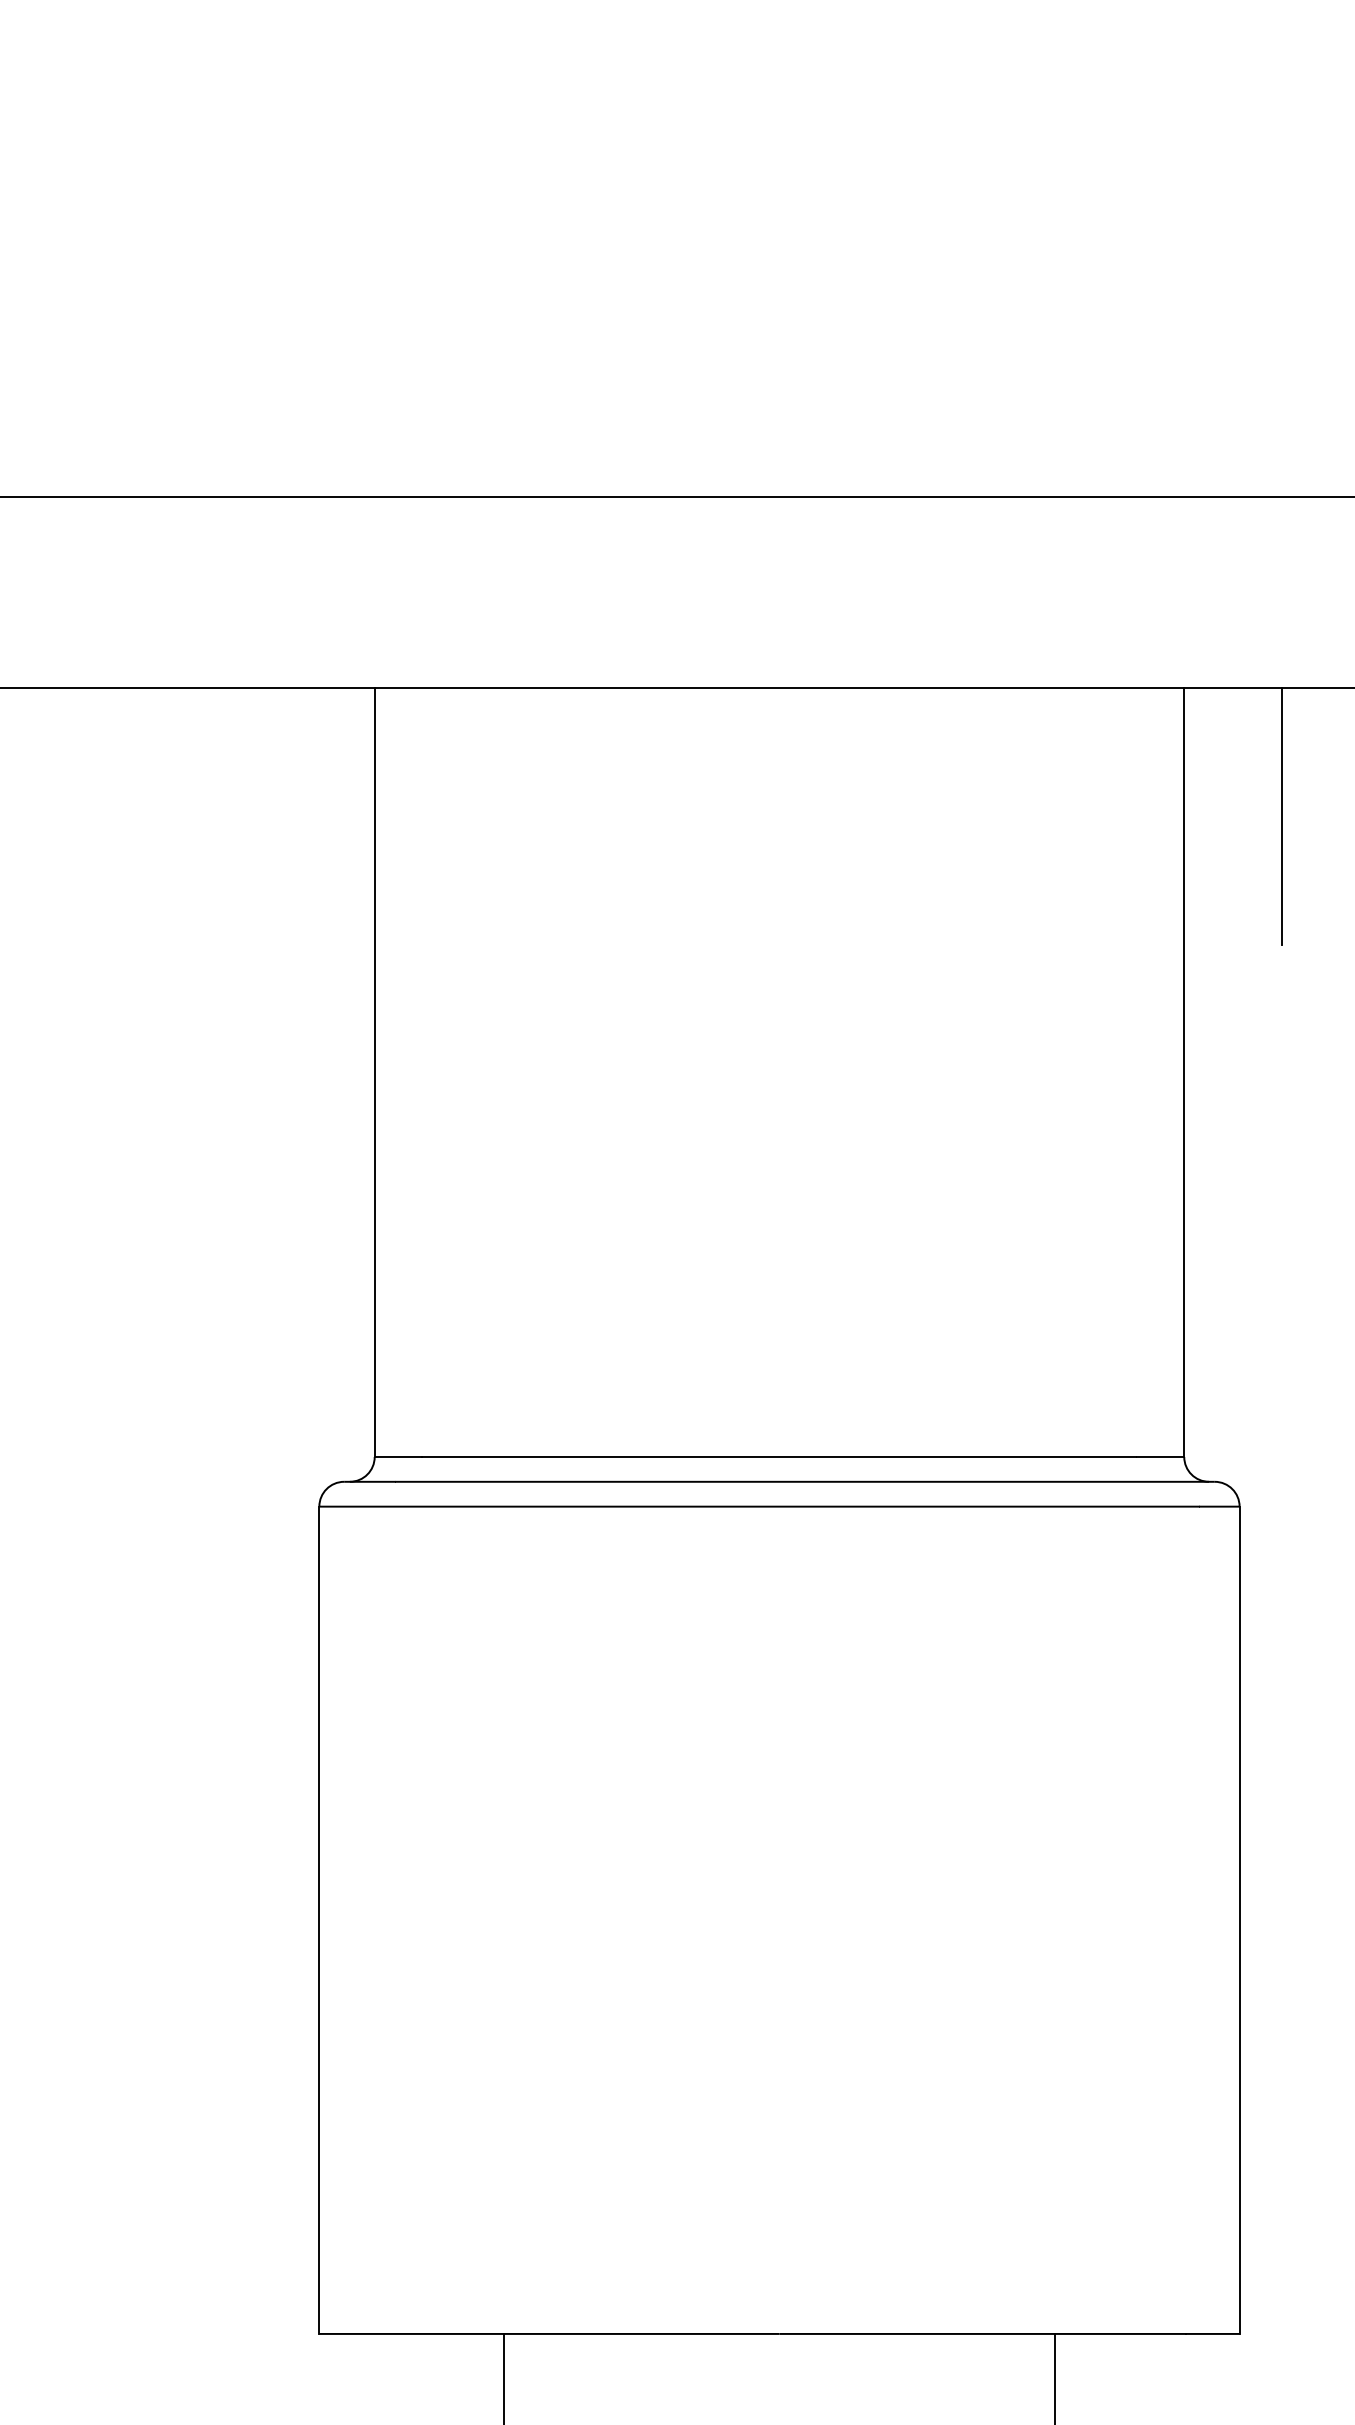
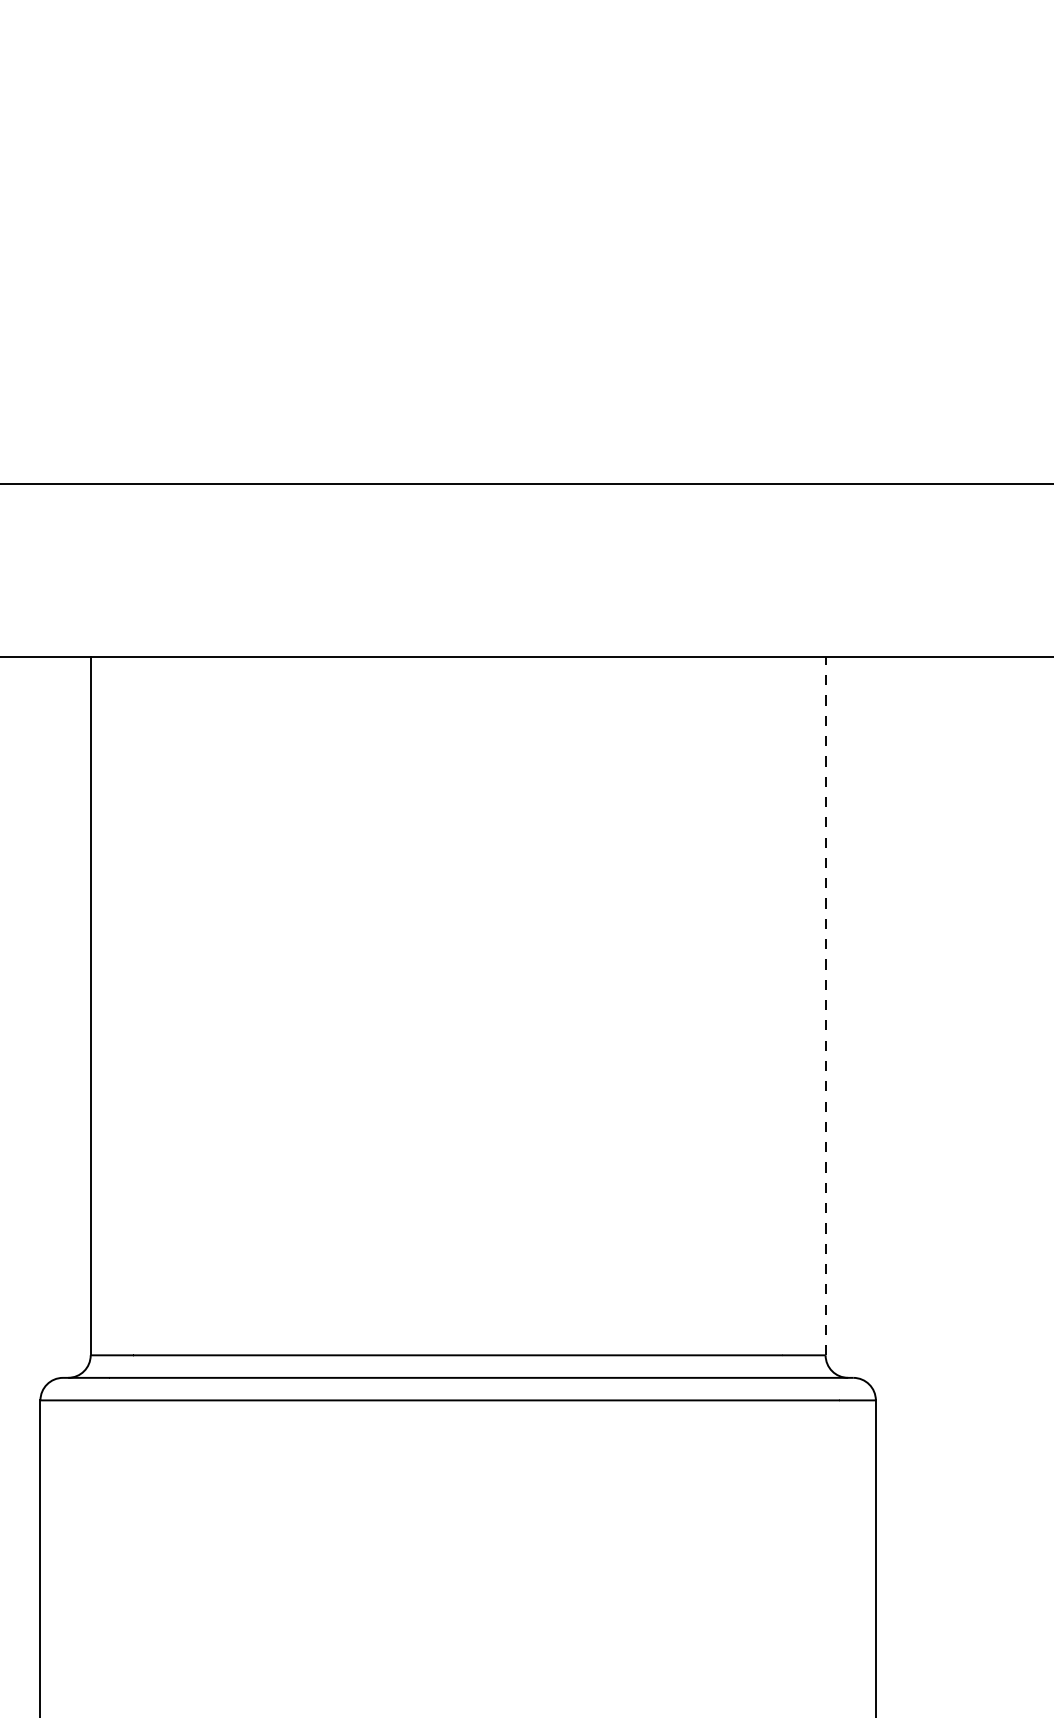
line: (1281, 815) -> (913, 772), removed
line: (1184, 1072) -> (825, 1006), solid -> dashed

